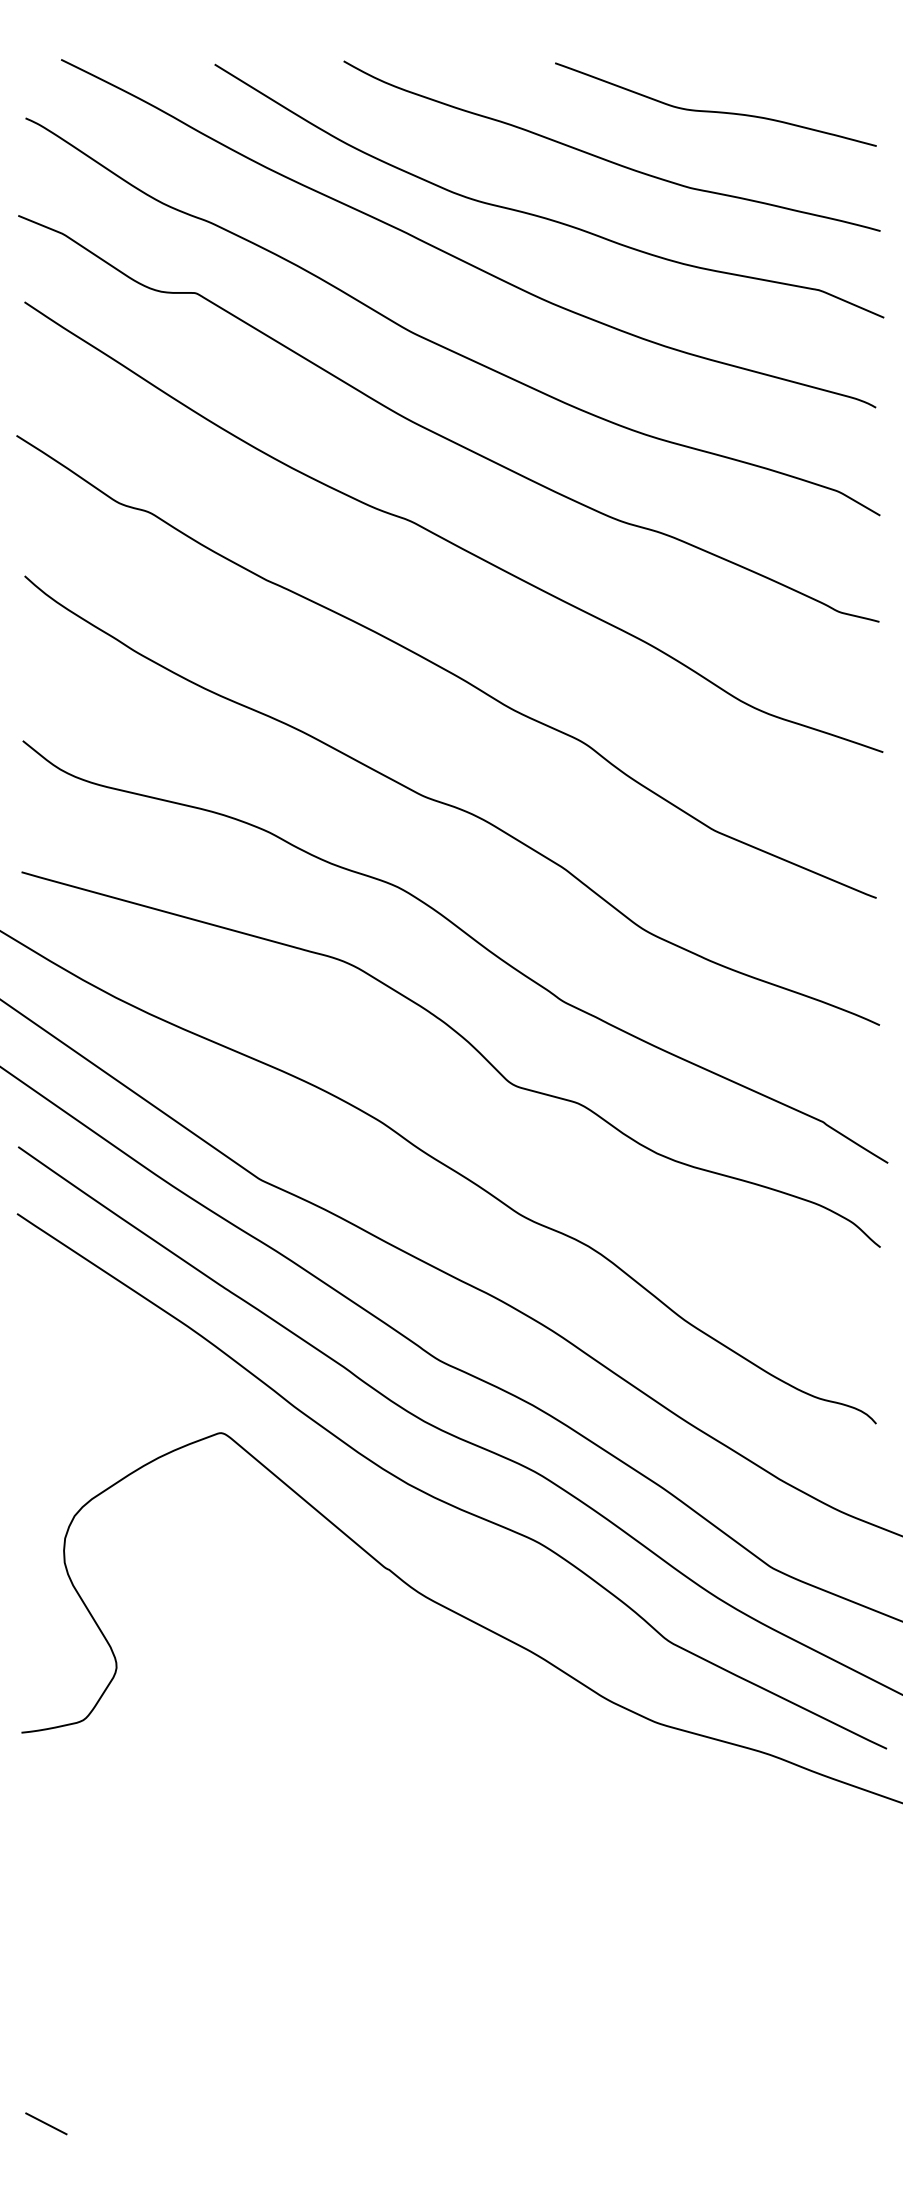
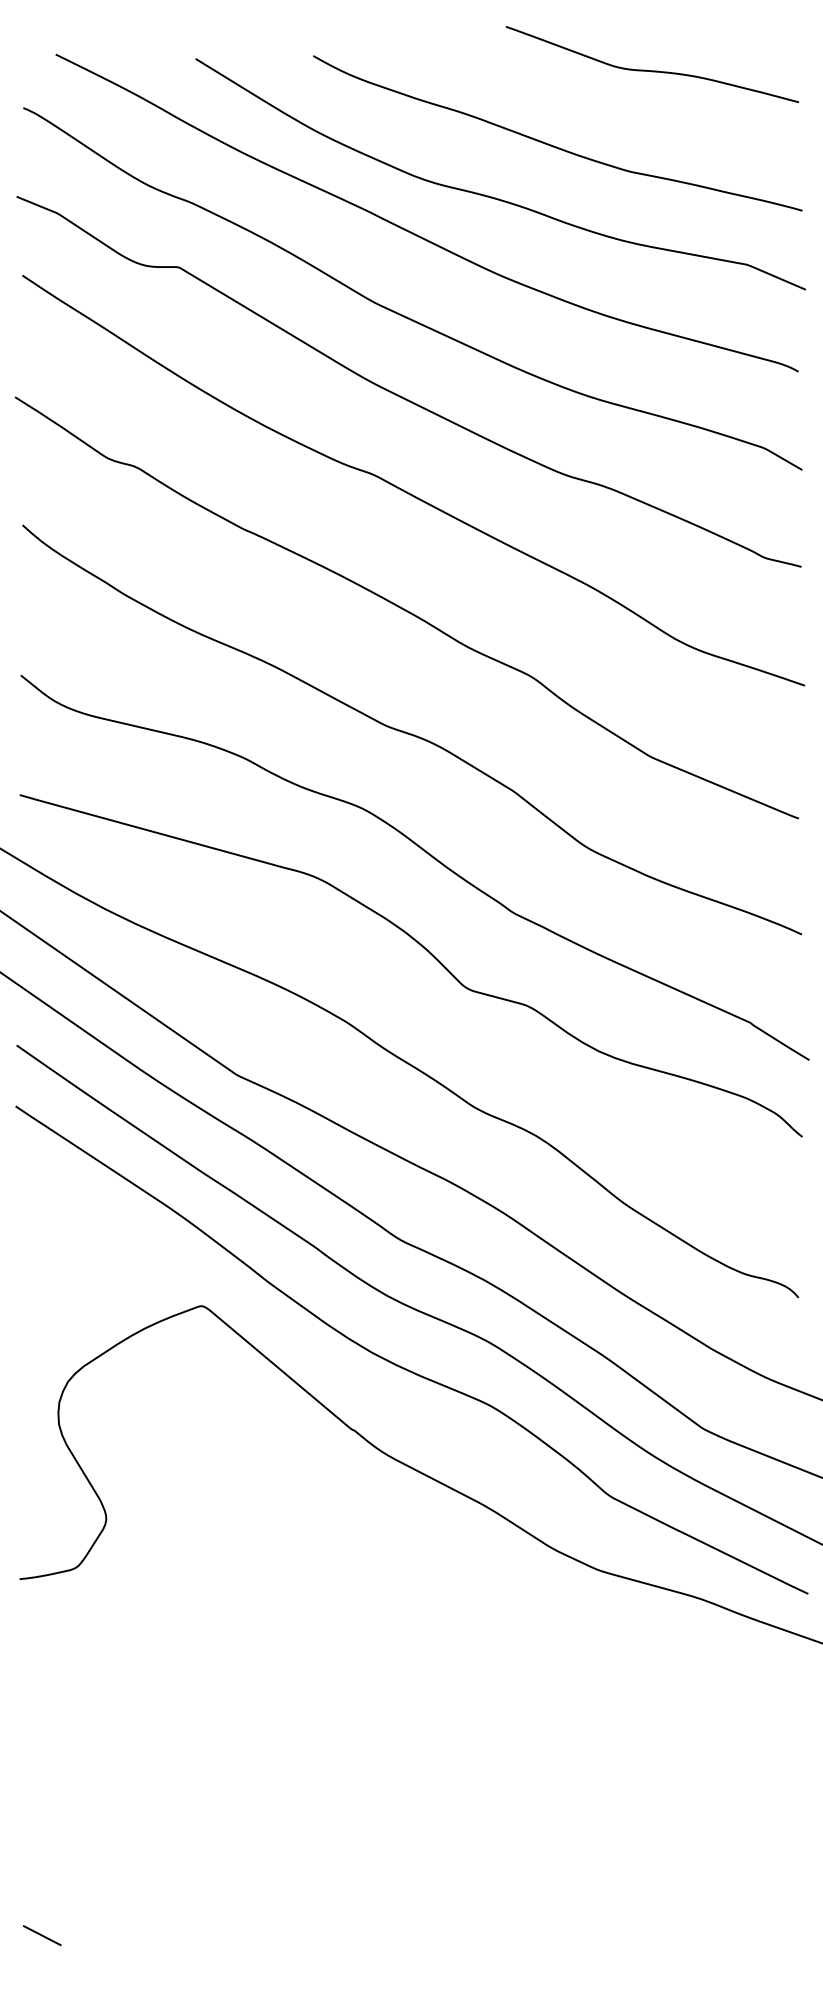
curve: (715, 111) -> (652, 70), moved

